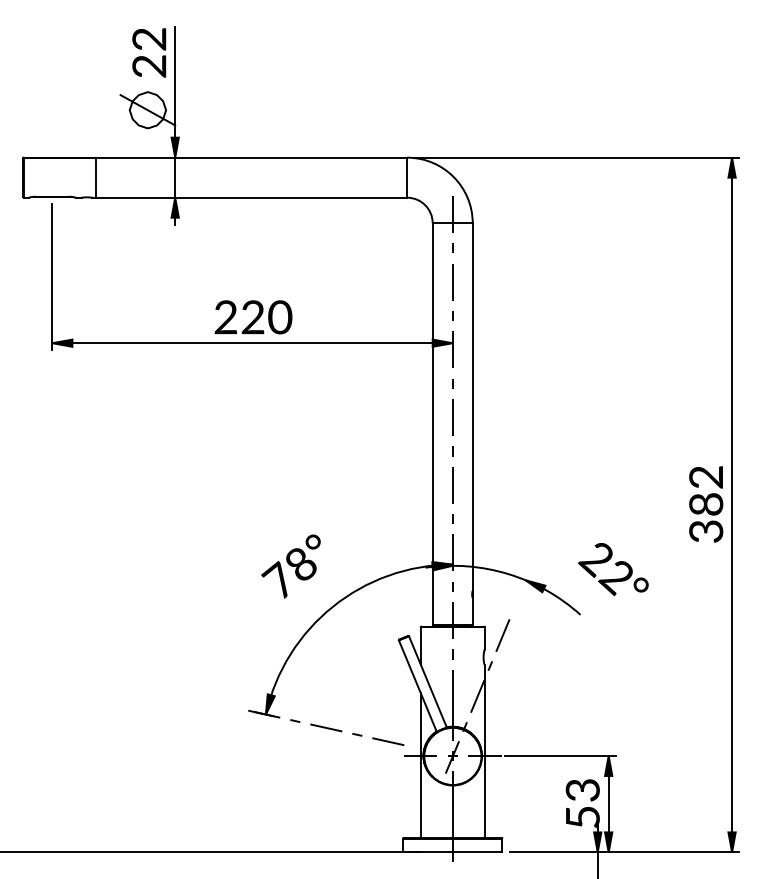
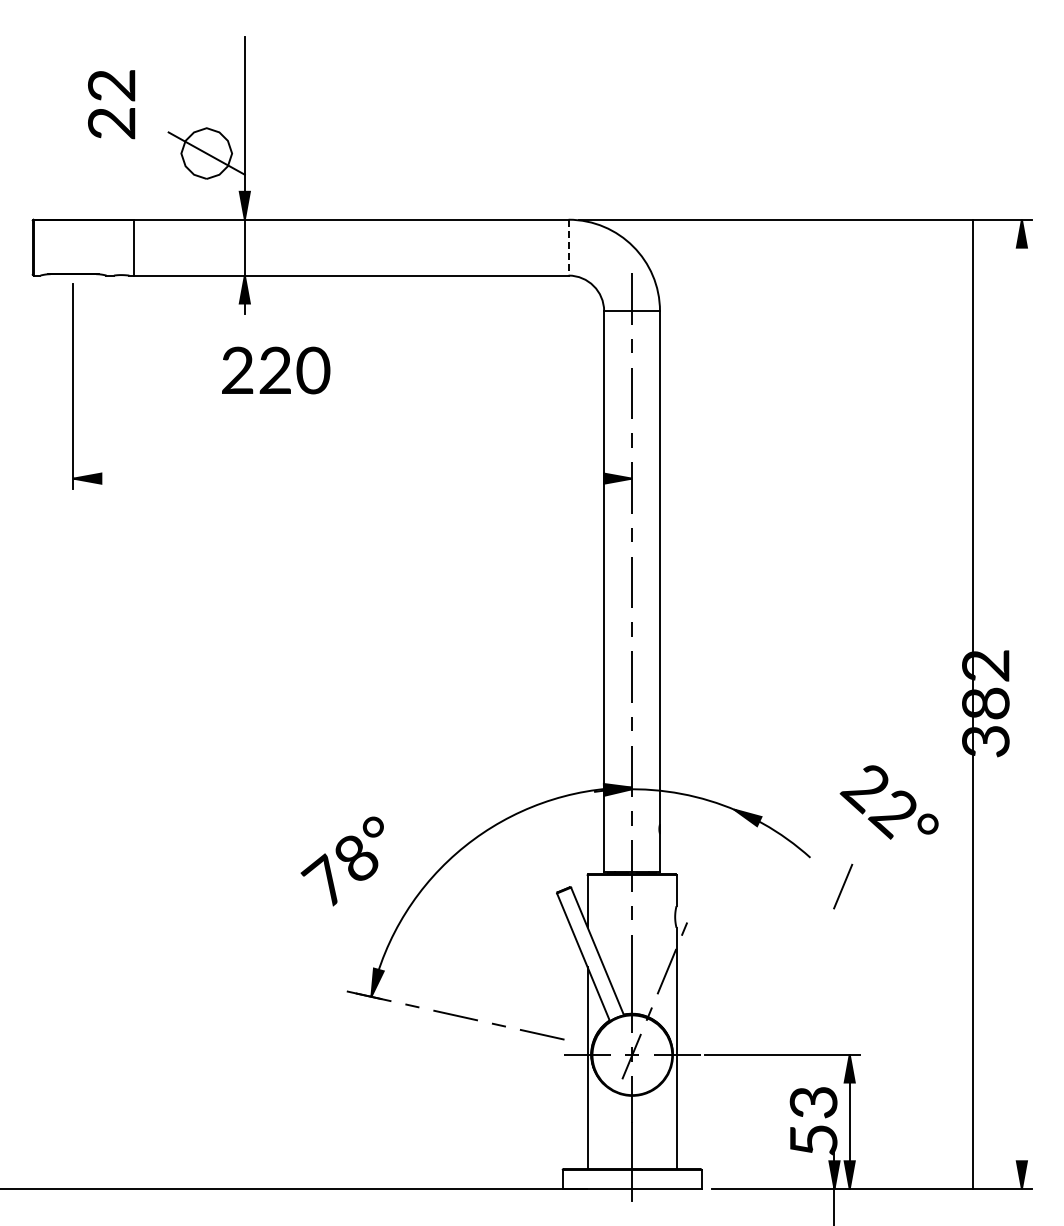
text: (149, 52) -> (111, 104), moved
line: (407, 177) -> (568, 247), solid -> dashed
text: (253, 317) -> (276, 370), moved
line: (252, 343) -> (352, 478), removed
line: (731, 505) -> (972, 704), moved
text: (290, 566) -> (341, 861), moved
text: (612, 569) -> (888, 802), moved
line: (503, 635) -> (843, 886), moved

